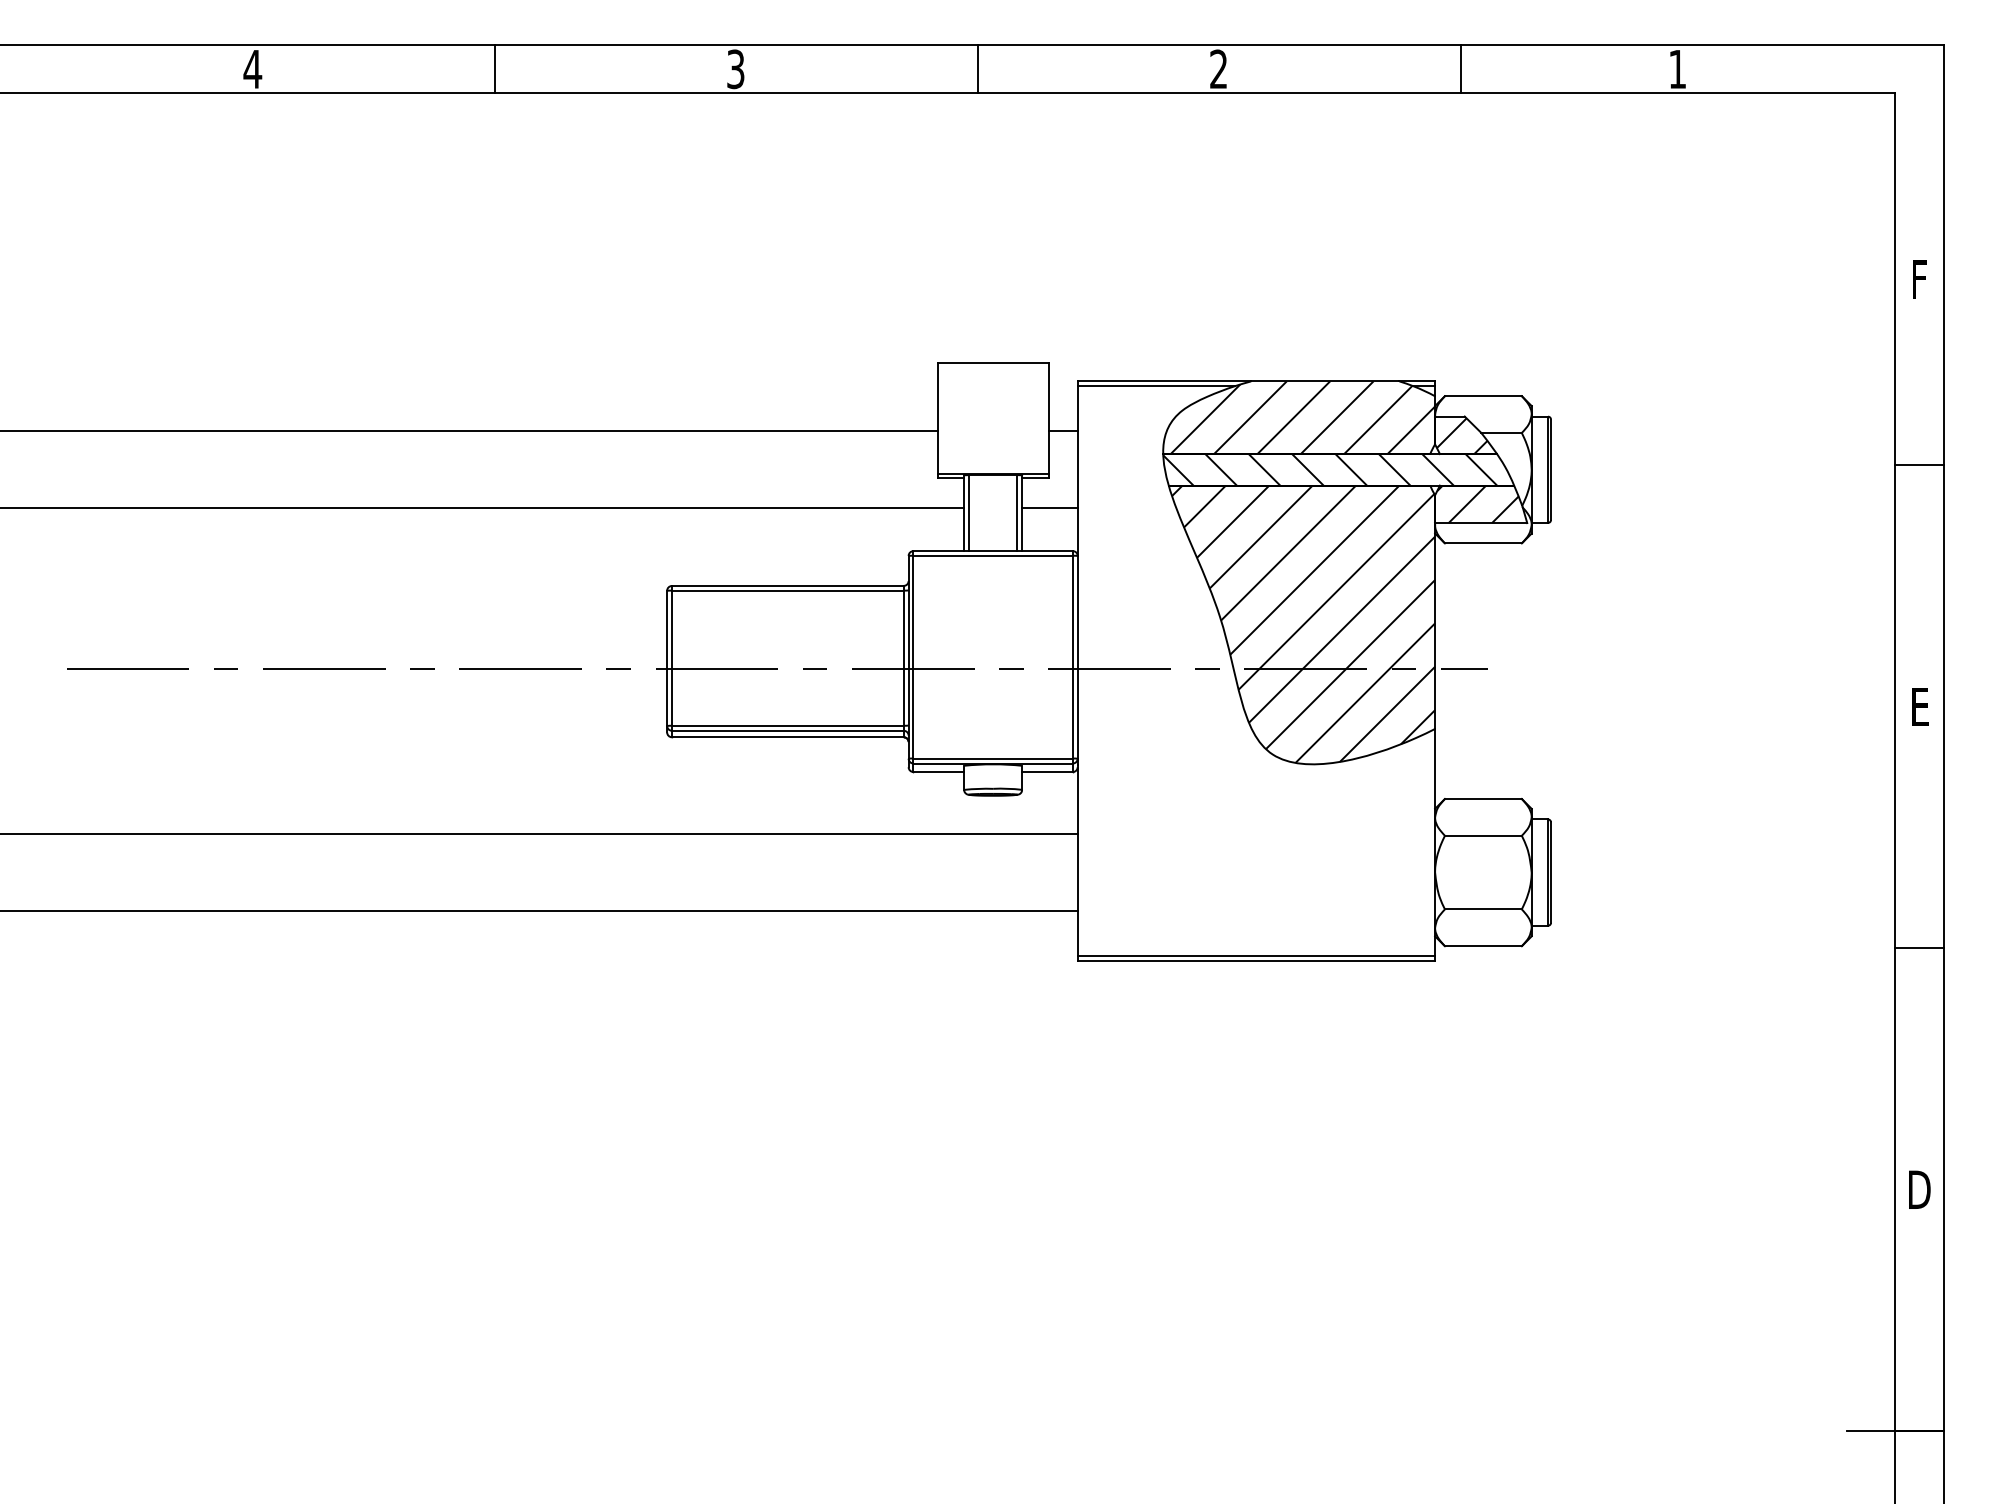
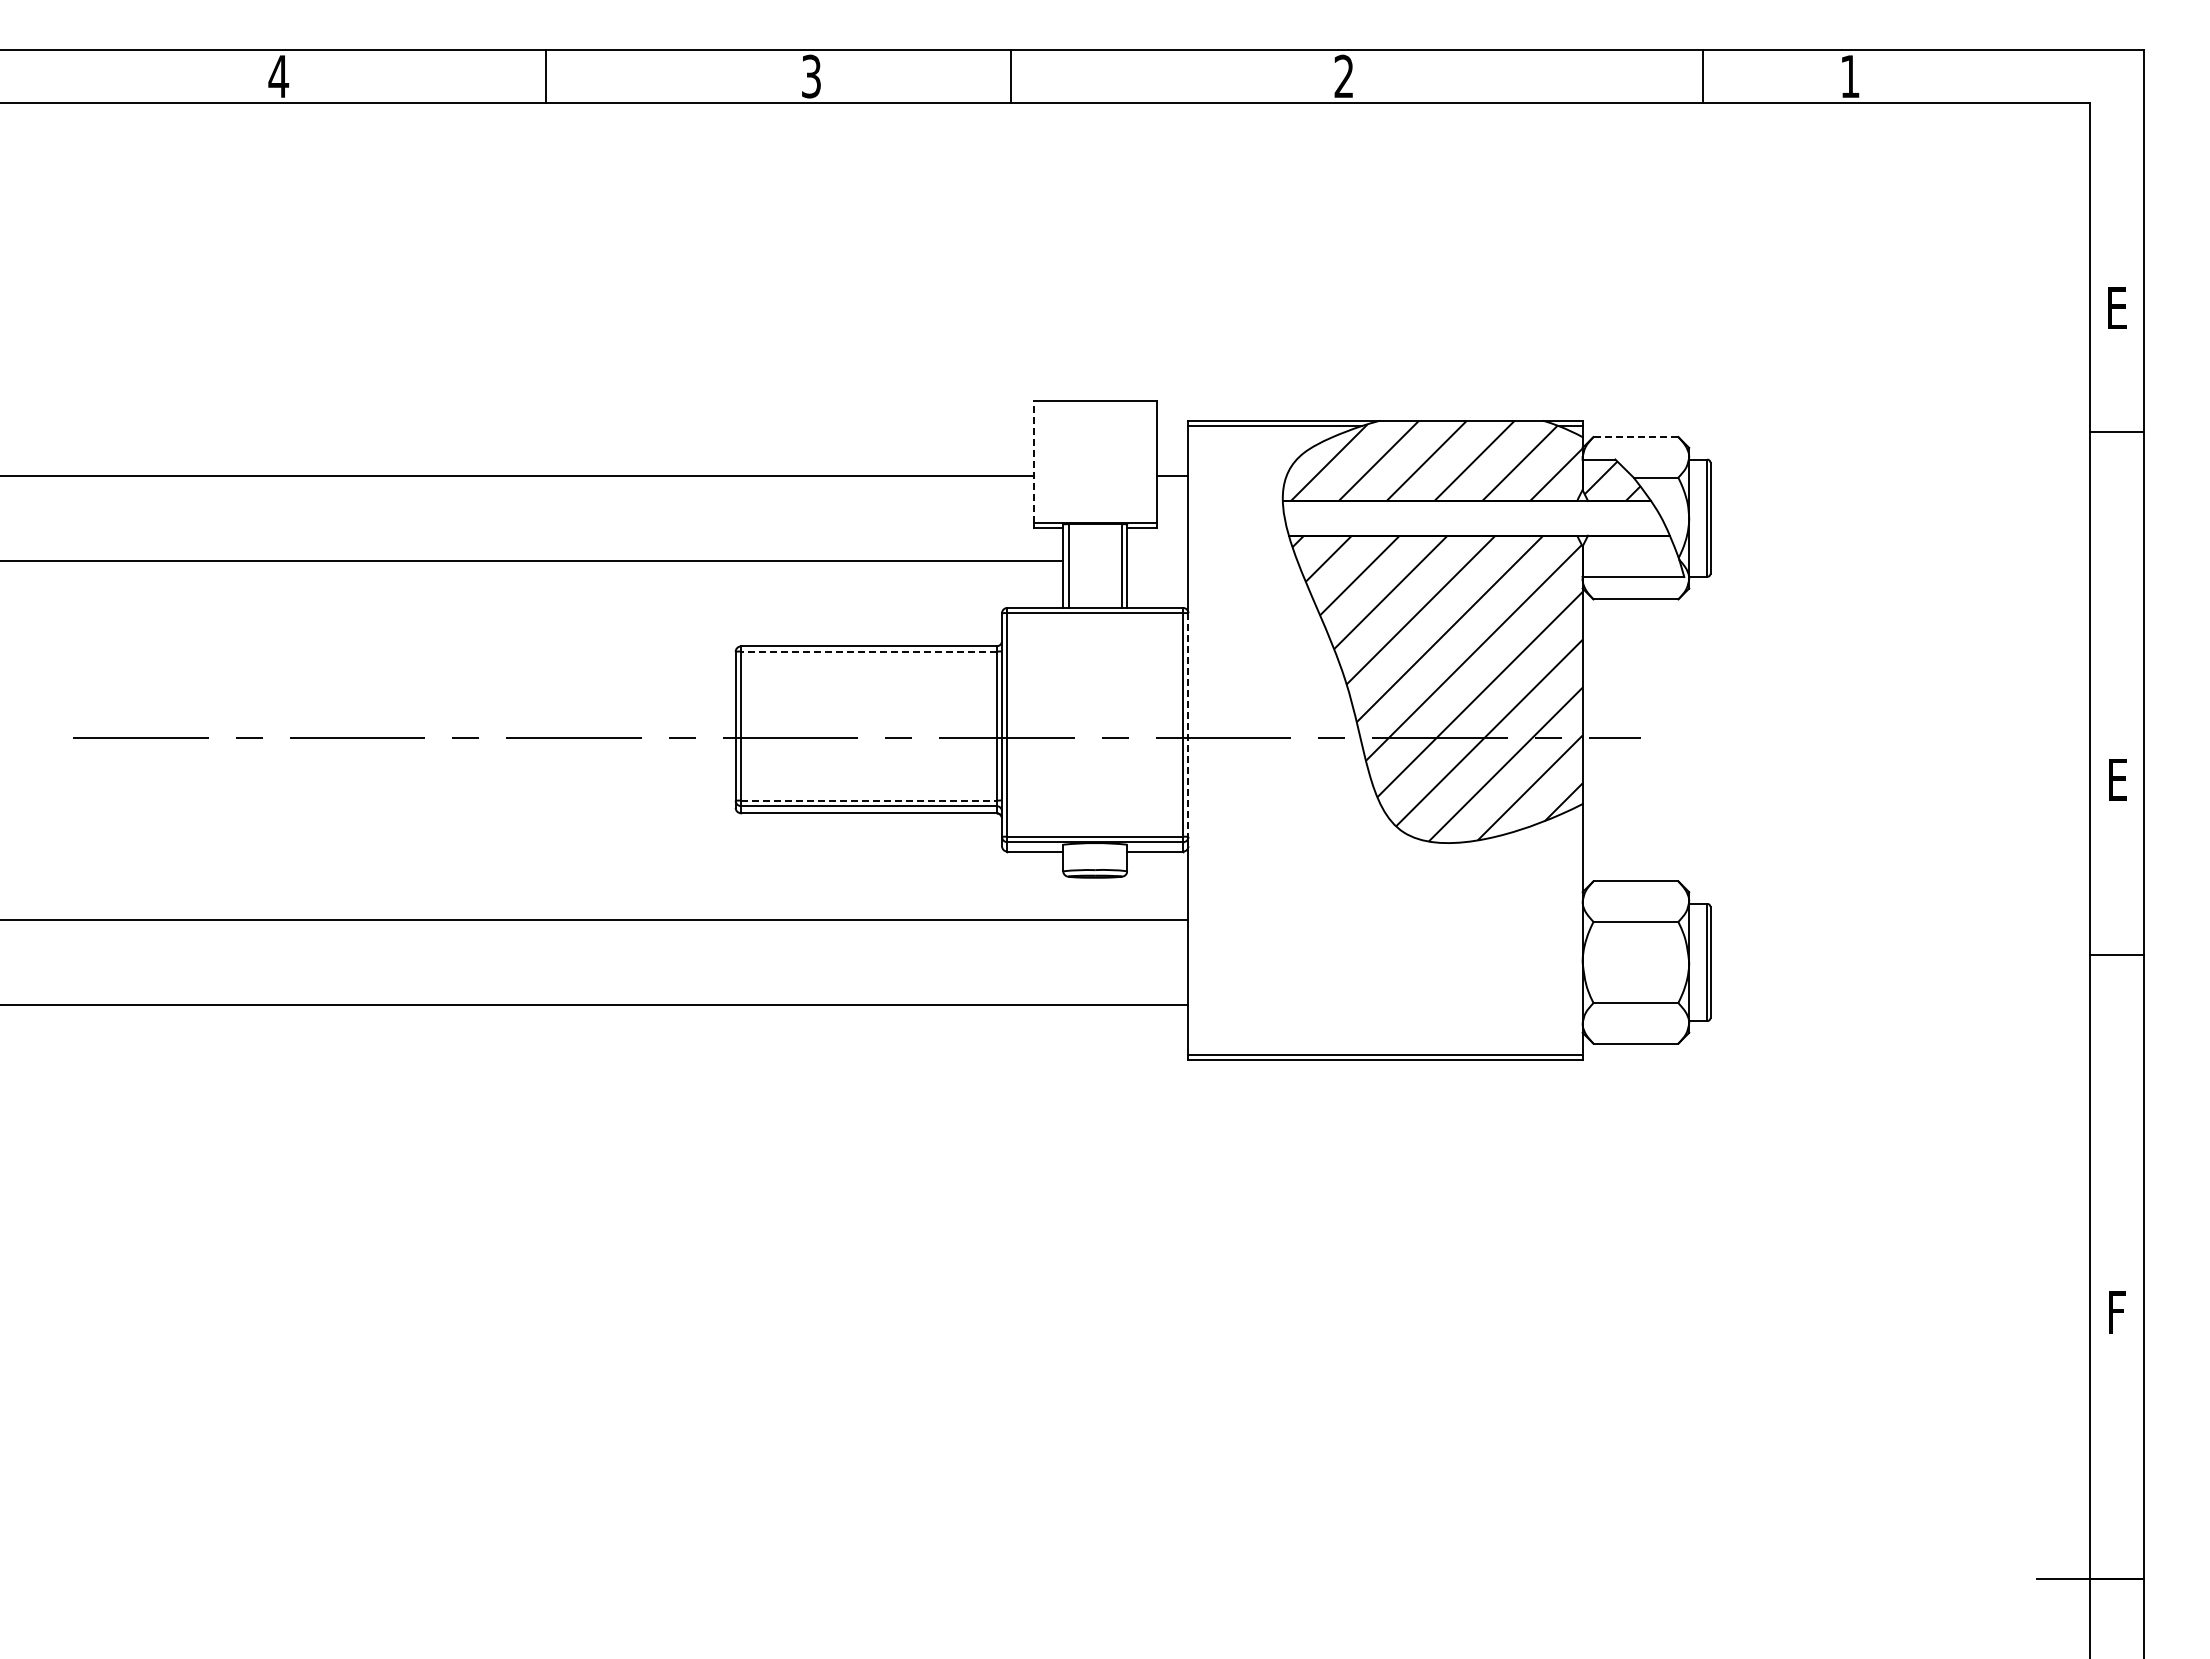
line: (977, 69) -> (1011, 76), moved
line: (1461, 69) -> (1703, 76), moved
text: (1920, 278) -> (2117, 307), F -> E
line: (1483, 396) -> (1636, 437), solid -> dashed
line: (938, 418) -> (1034, 461), solid -> dashed
line: (1919, 465) -> (2116, 432), moved
hatch: (1329, 469) -> (1466, 517), removed
hatch: (1477, 504) -> (1629, 556), removed
line: (1049, 508) -> (1157, 560), removed
line: (787, 590) -> (868, 651), solid -> dashed
line: (1077, 657) -> (1188, 725), solid -> dashed
line: (787, 725) -> (868, 800), solid -> dashed
line: (1919, 947) -> (2116, 954), moved
text: (1920, 1189) -> (2117, 1312), D -> F

